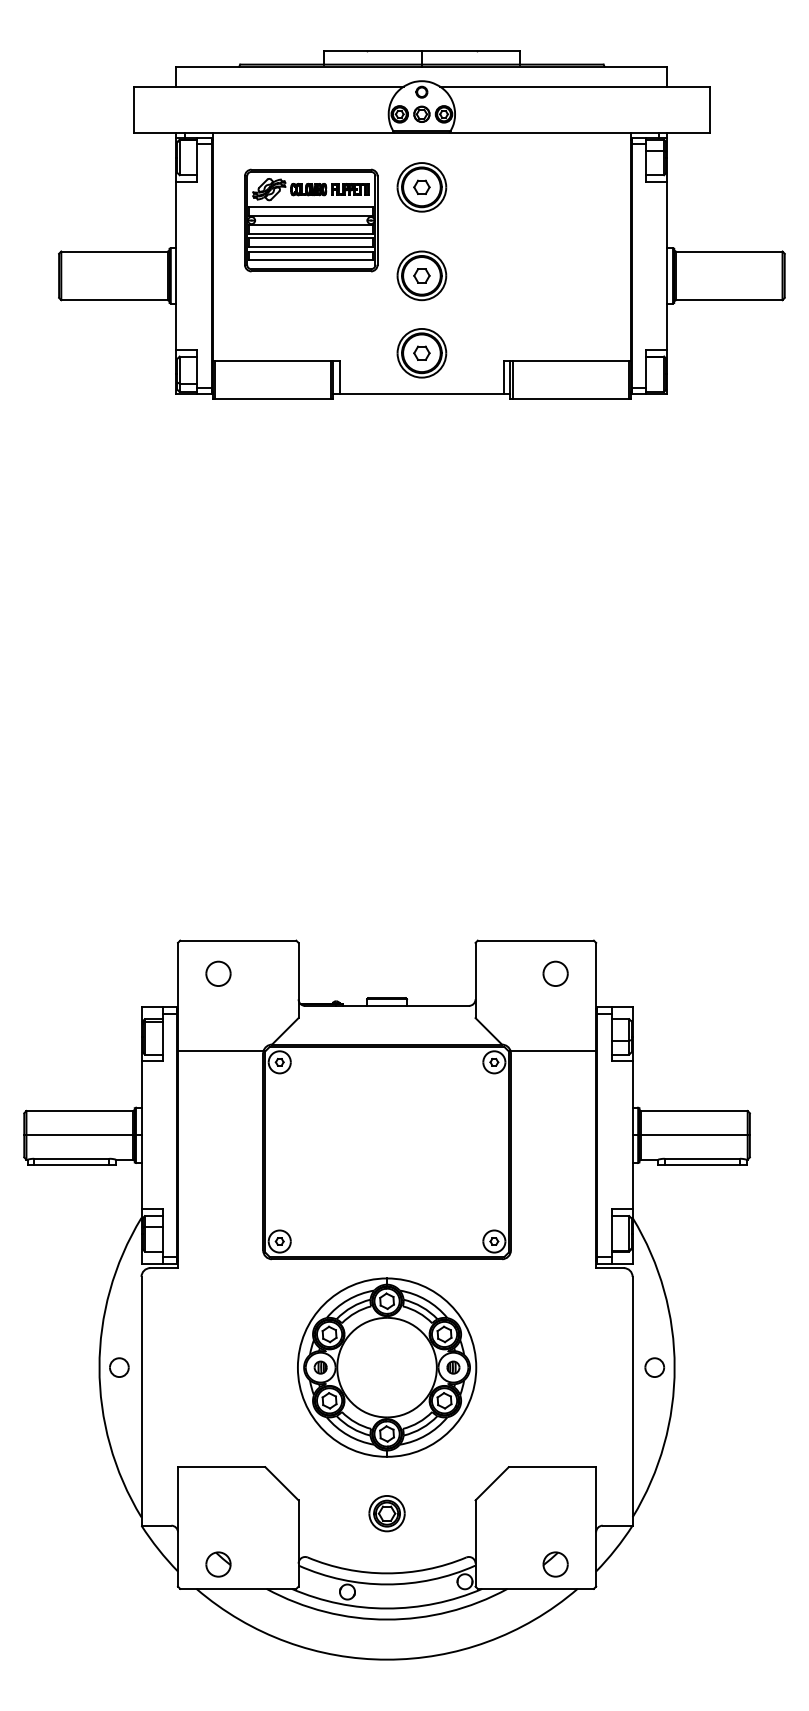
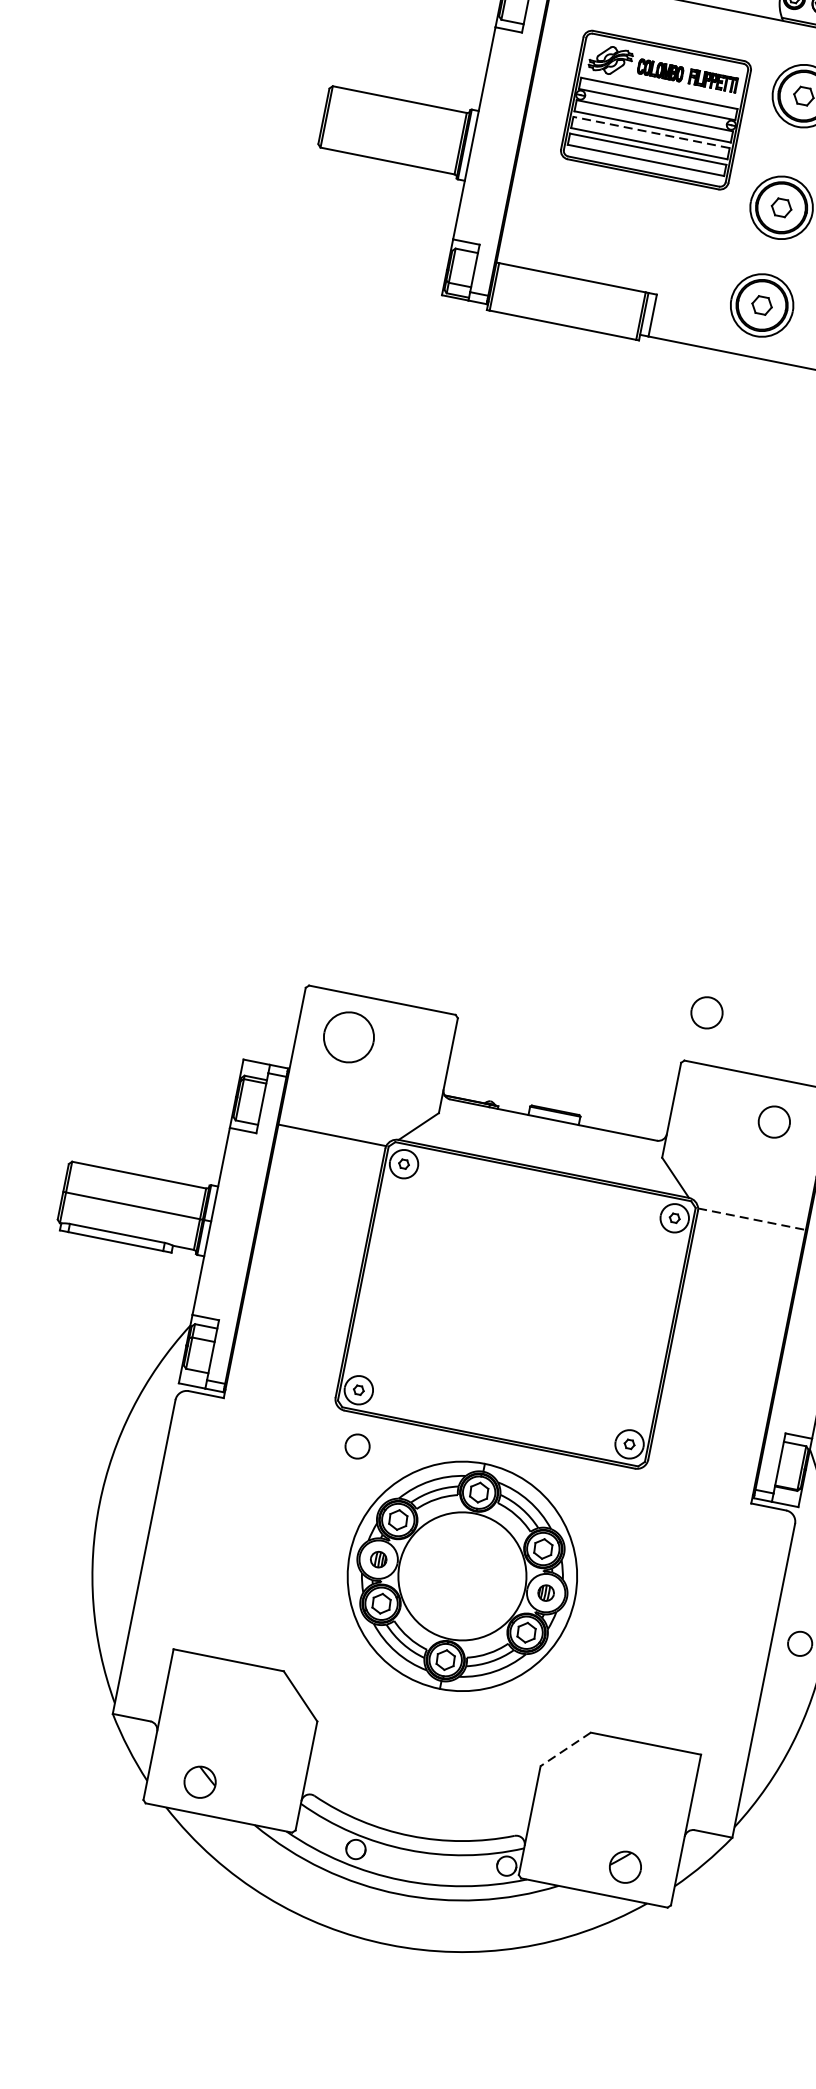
line: (311, 238) -> (651, 132), solid -> dashed
part: (487, 900) -> (706, 1012), added
part: (218, 973) -> (349, 1036), size x1.6
line: (553, 1051) -> (752, 1219), solid -> dashed
part: (119, 1367) -> (357, 1446), moved
line: (491, 1484) -> (564, 1750), solid -> dashed
part: (386, 1513) -> (424, 1760), removed

